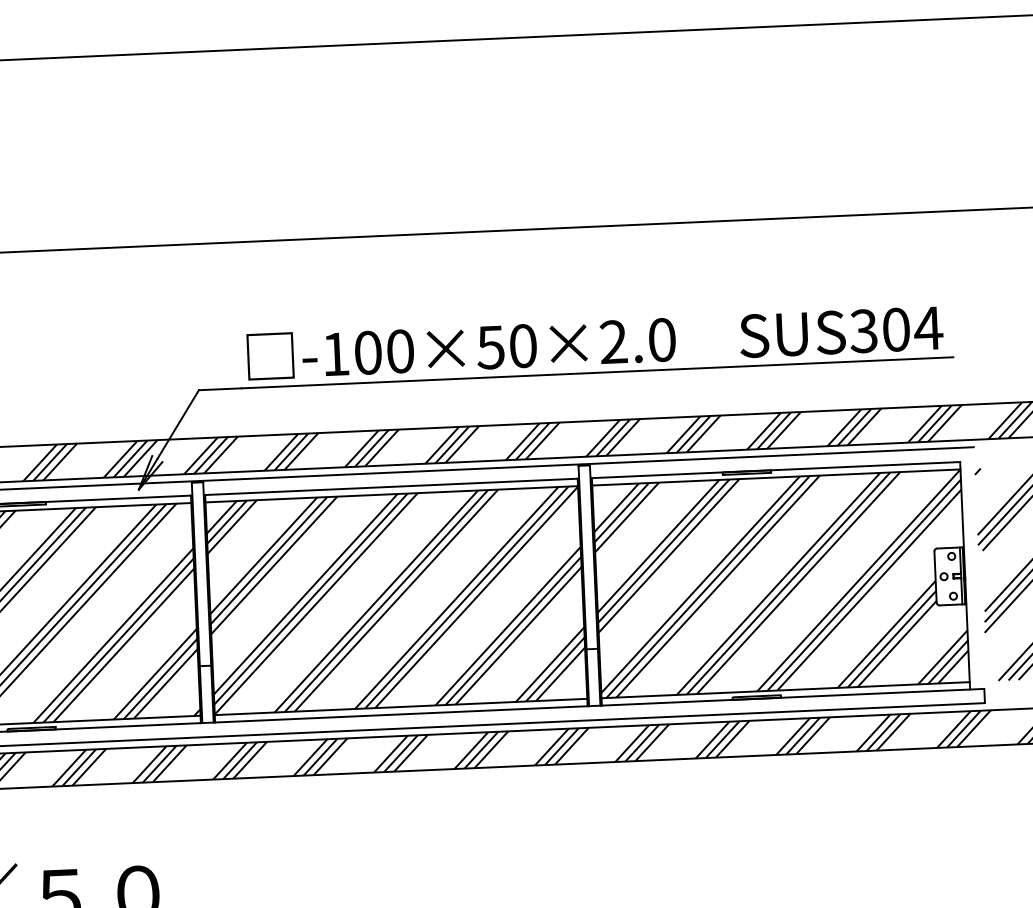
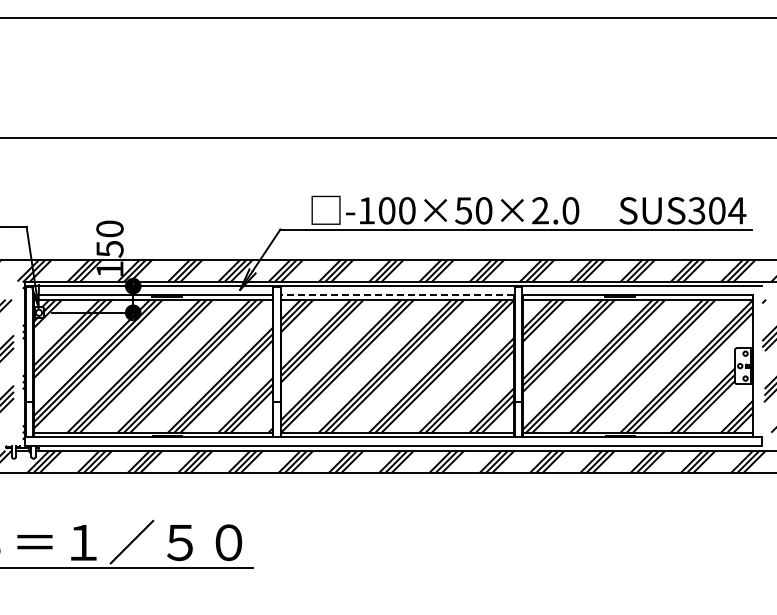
line: (390, 487) -> (397, 295), solid -> dashed

